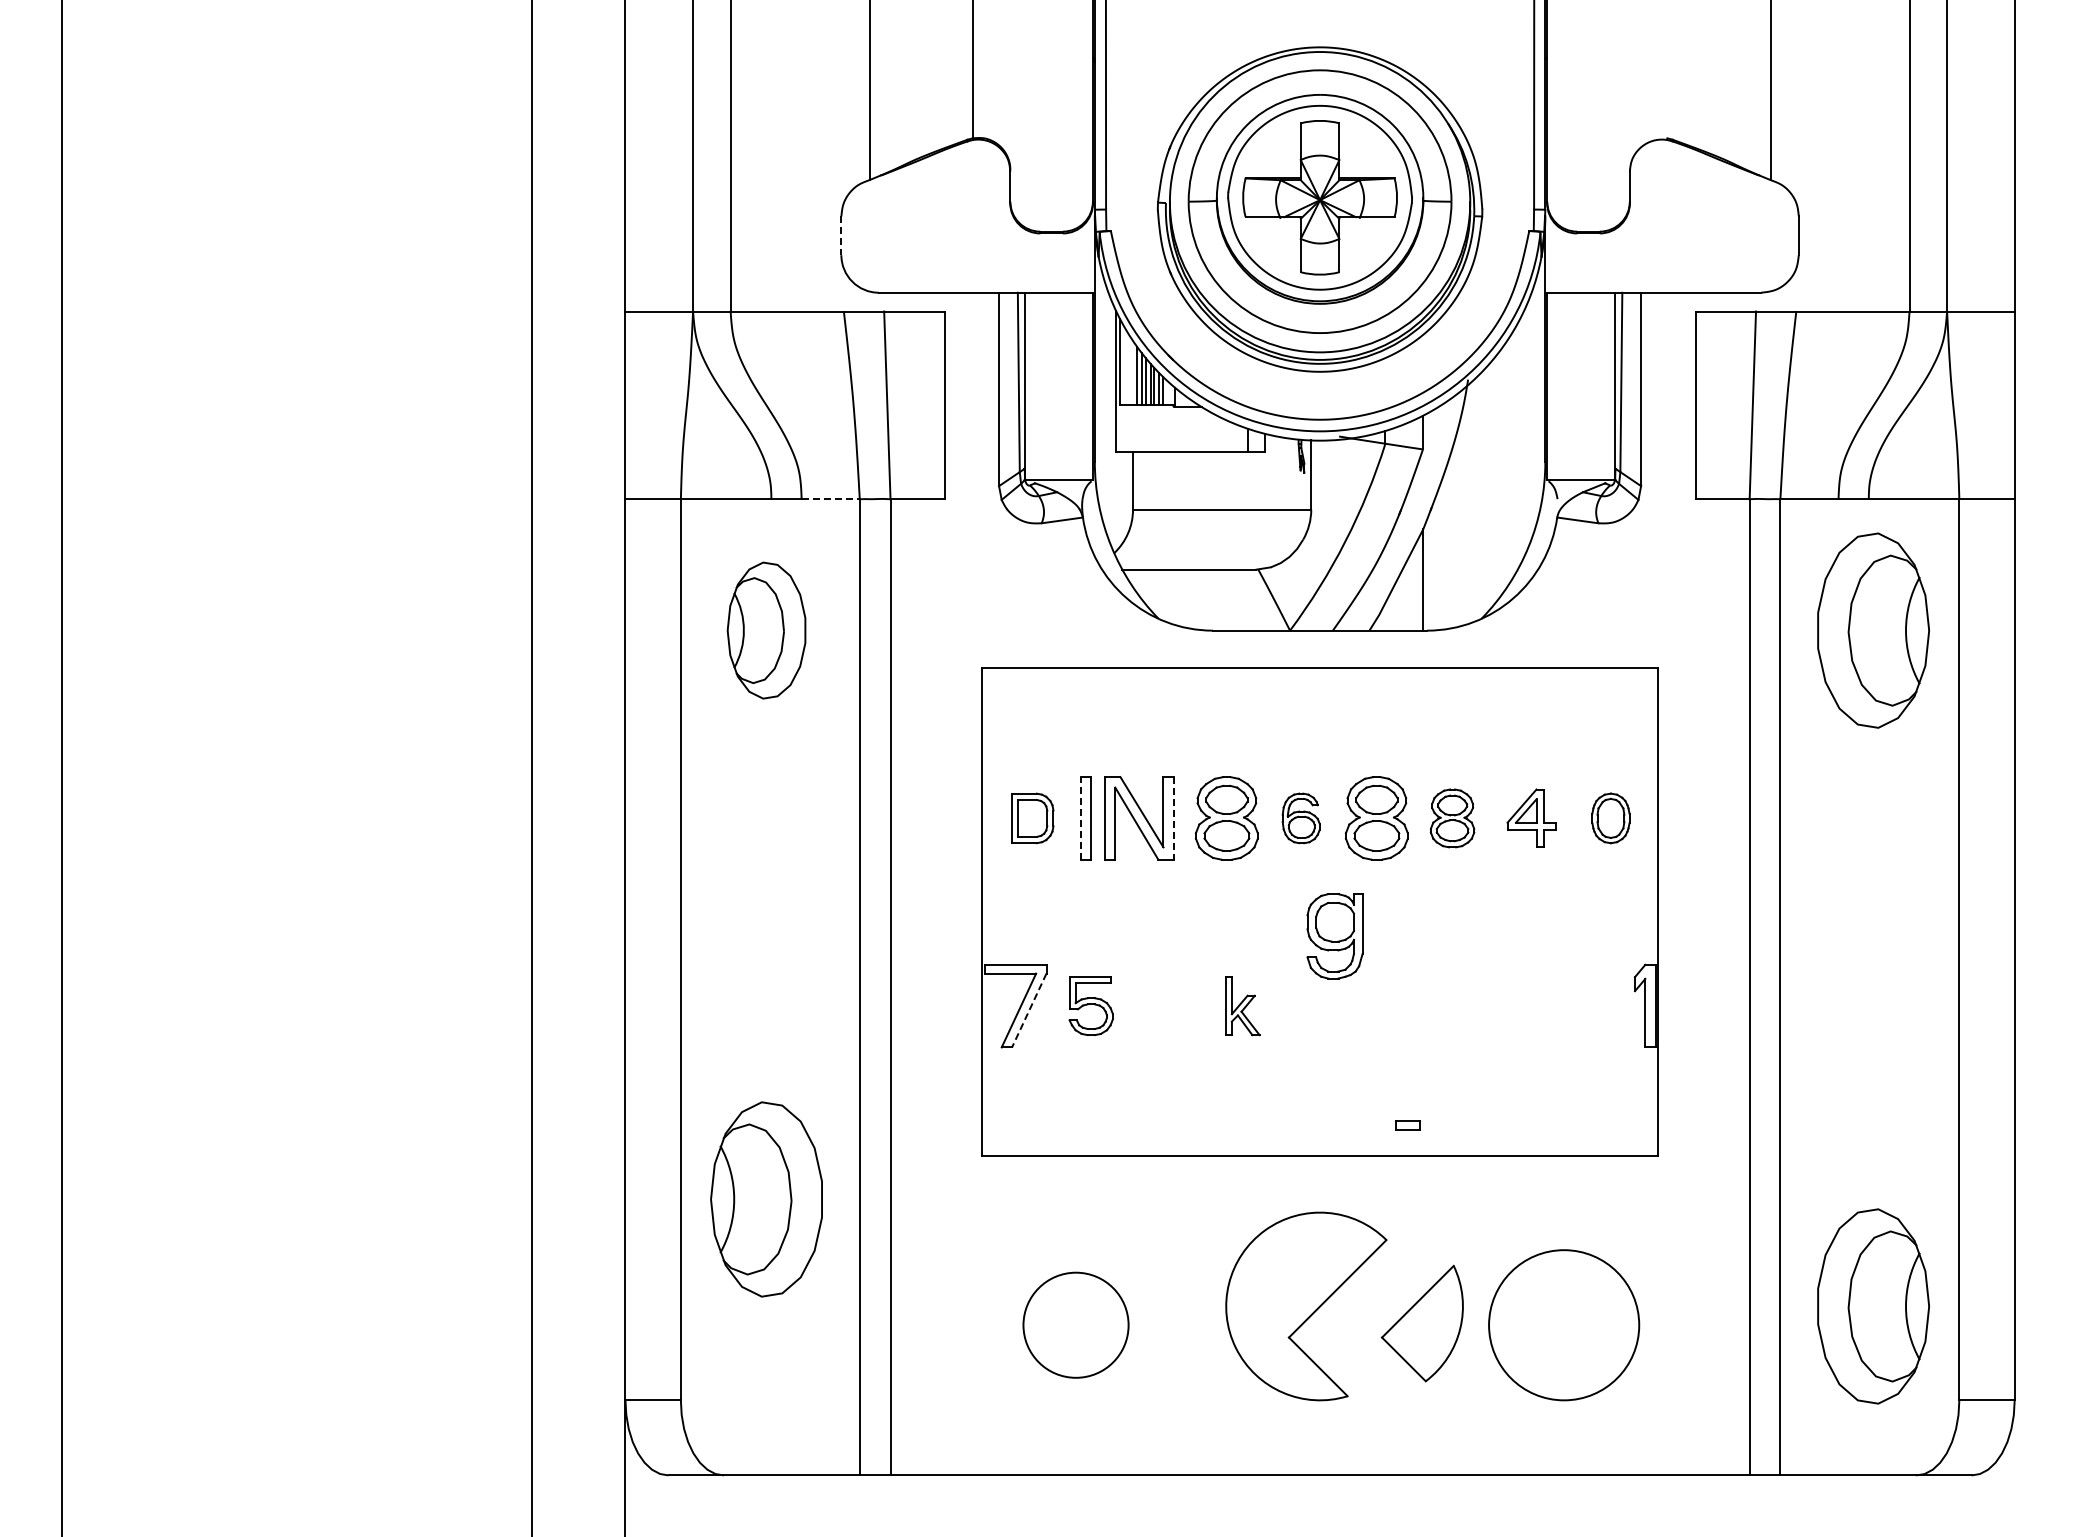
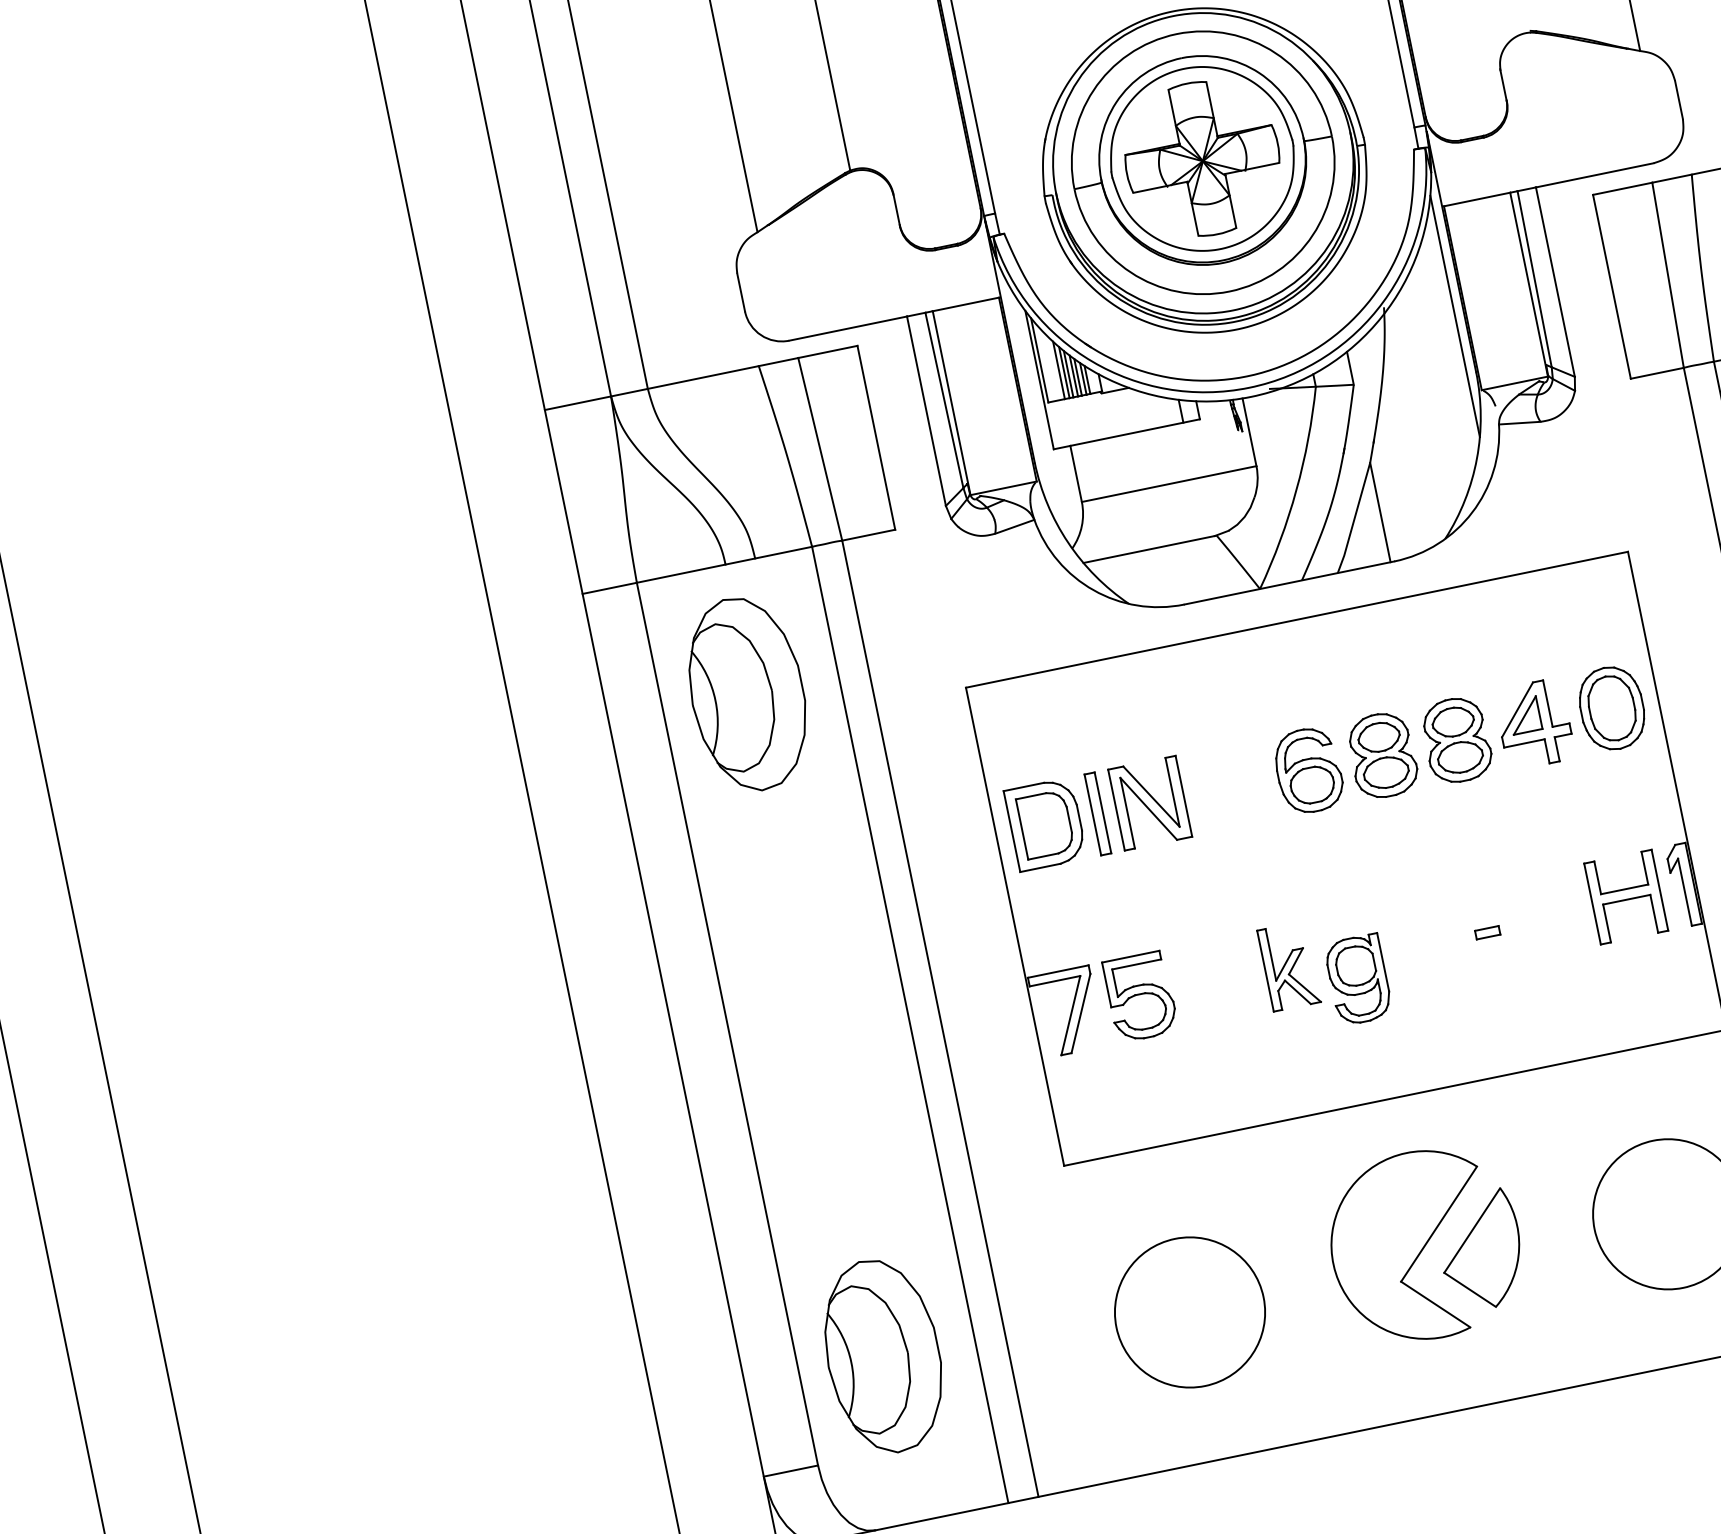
line: (841, 236) -> (741, 293), dashed -> solid
line: (1535, 402) -> (1454, 316), added
line: (831, 499) -> (784, 552), dashed -> solid
part: (766, 630) -> (747, 694), size x1.43
line: (1080, 817) -> (1092, 814), dashed -> solid
part: (1032, 818) -> (1045, 824), size x1.67
line: (1173, 818) -> (1183, 796), dashed -> solid
part: (1226, 818) -> (1235, 785), removed
part: (1301, 818) -> (1309, 770), size x1.67
part: (1452, 818) -> (1456, 740), size x1.43
part: (1531, 818) -> (1534, 724), size x1.43
part: (1610, 818) -> (1611, 708), size x1.67
part: (1334, 936) -> (1358, 980), moved
part: (1586, 1005) -> (1625, 896), added
part: (1091, 1006) -> (1141, 997), size x1.43
part: (1242, 1006) -> (1289, 966), size x1.43
line: (1029, 1010) -> (1081, 1013), dashed -> solid
part: (1407, 1125) -> (1487, 933), moved
part: (766, 1199) -> (883, 1356), moved
part: (1421, 1323) -> (1480, 1251), moved
circle: (1075, 1325) -> (1189, 1312), size x1.43

